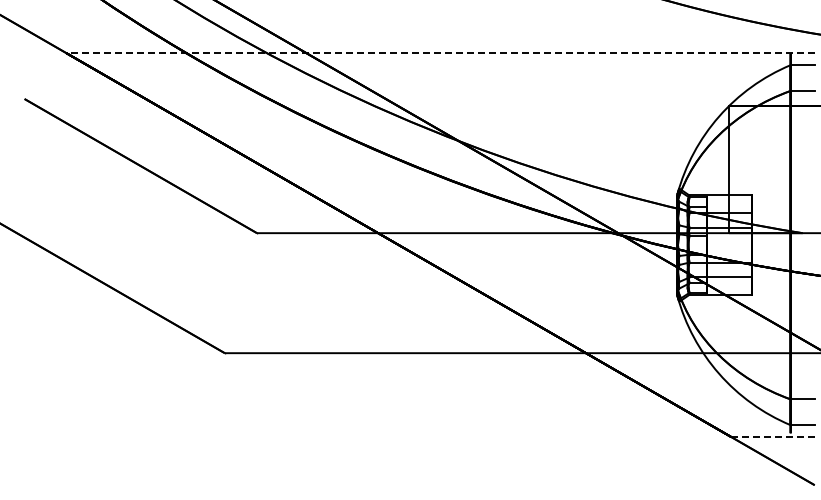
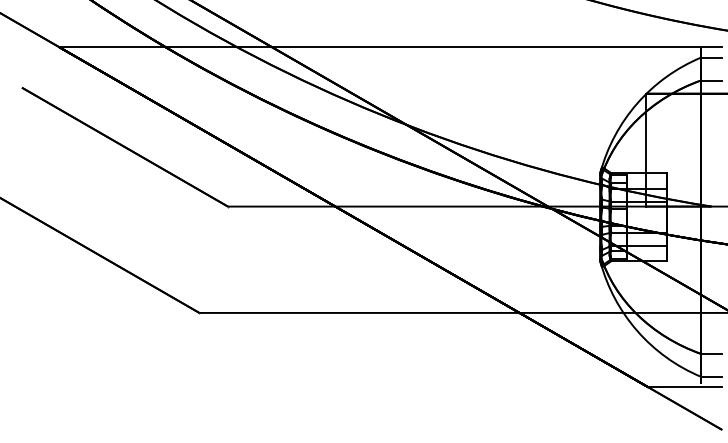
line: (440, 53) -> (390, 47), dashed -> solid
line: (773, 437) -> (685, 387), dashed -> solid

